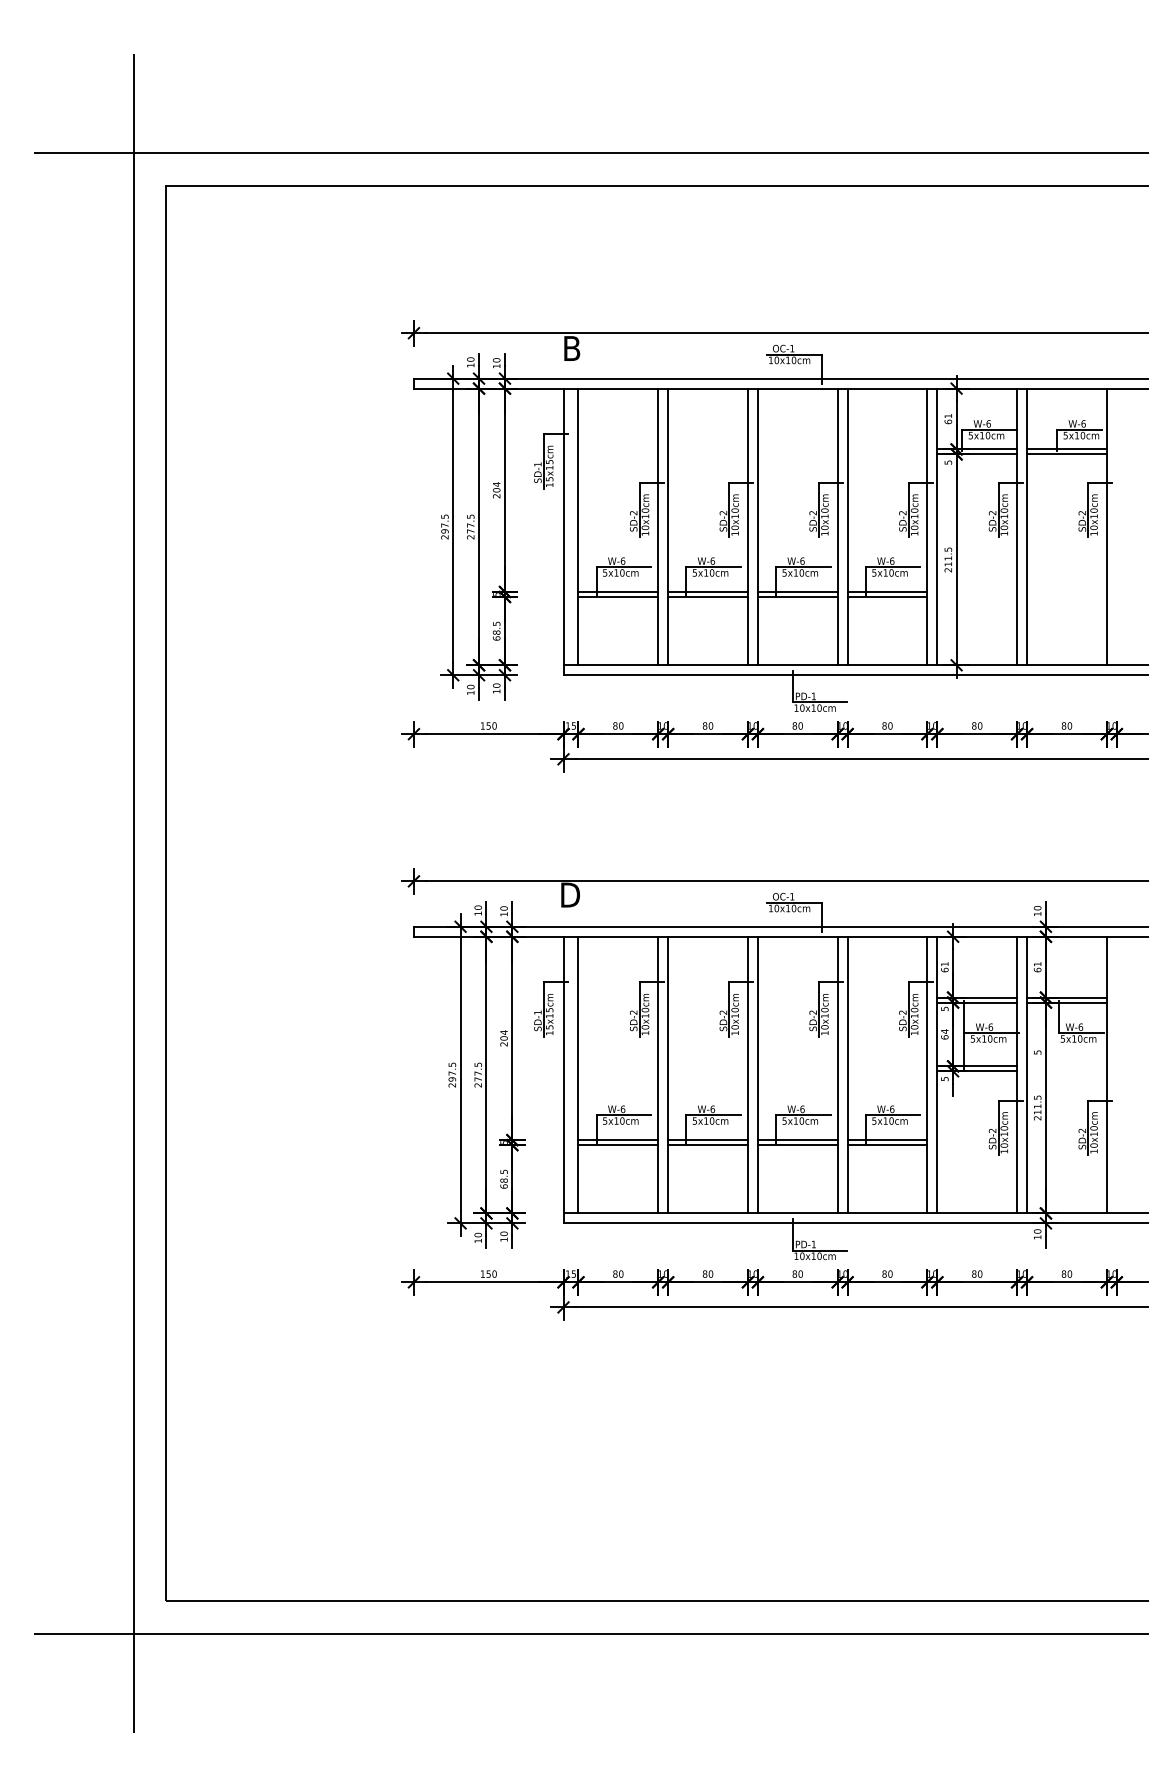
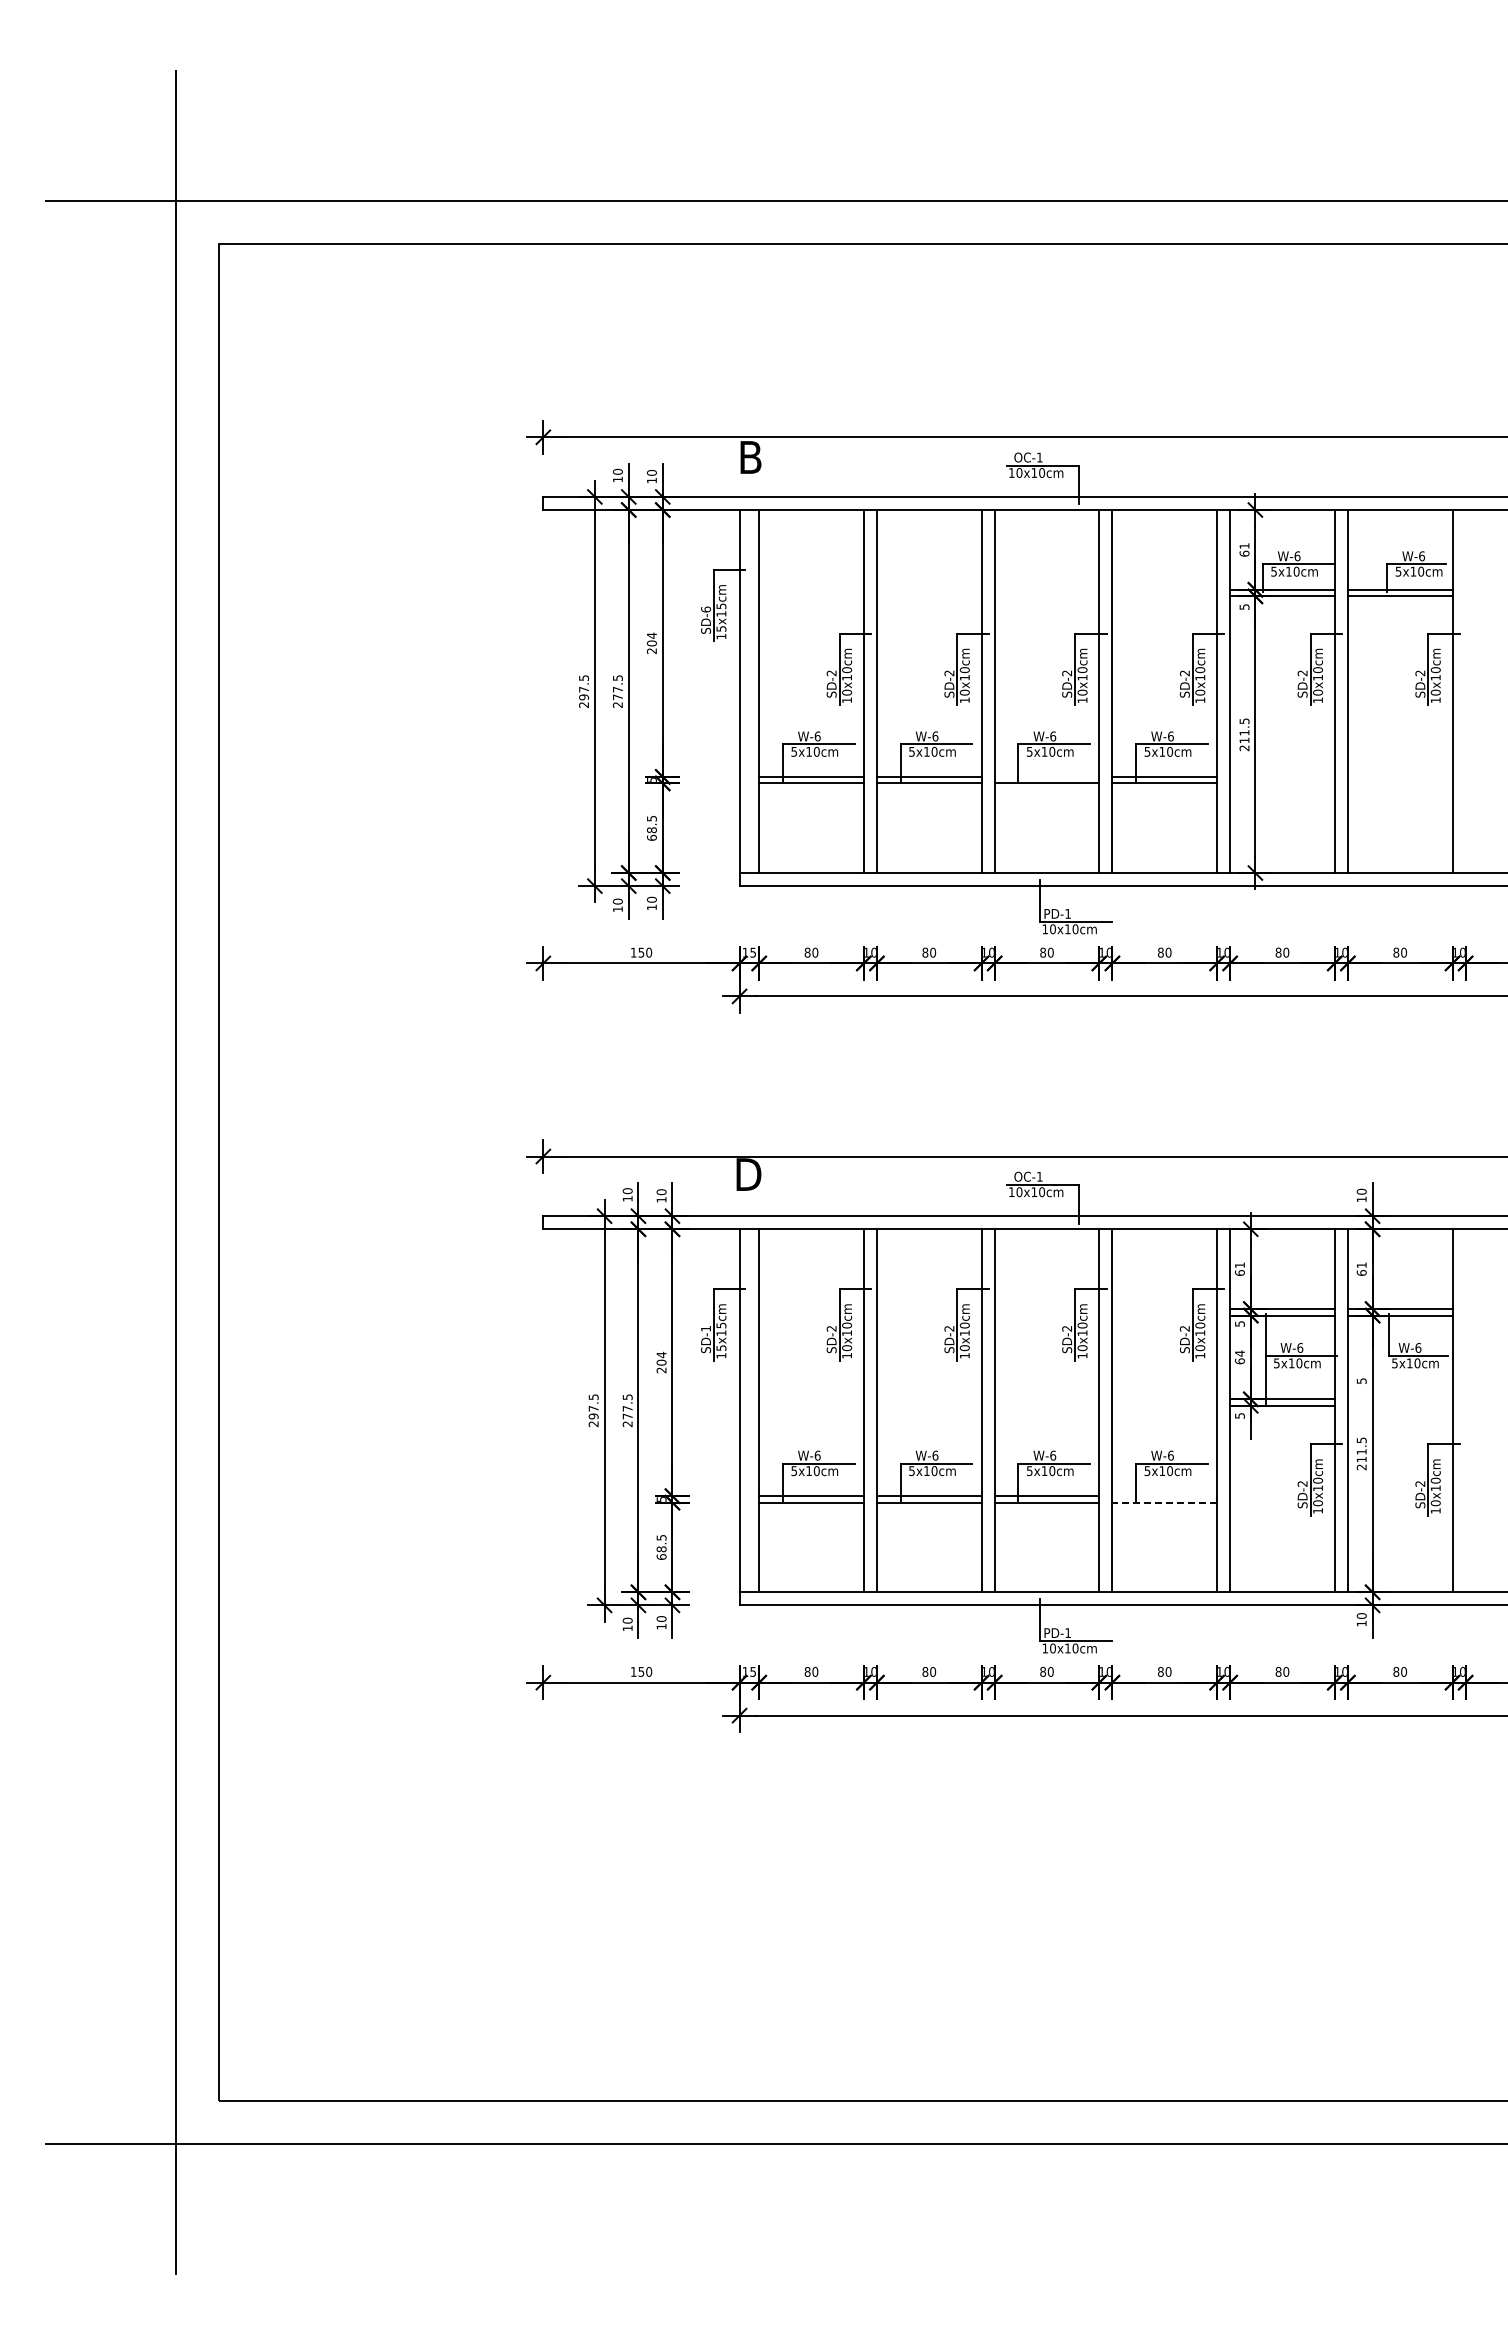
text: (538, 464) -> (706, 609), SD-1 -> SD-6
line: (797, 591) -> (1046, 776), removed
line: (887, 1140) -> (1164, 1496), removed
line: (887, 1144) -> (1164, 1502), solid -> dashed

